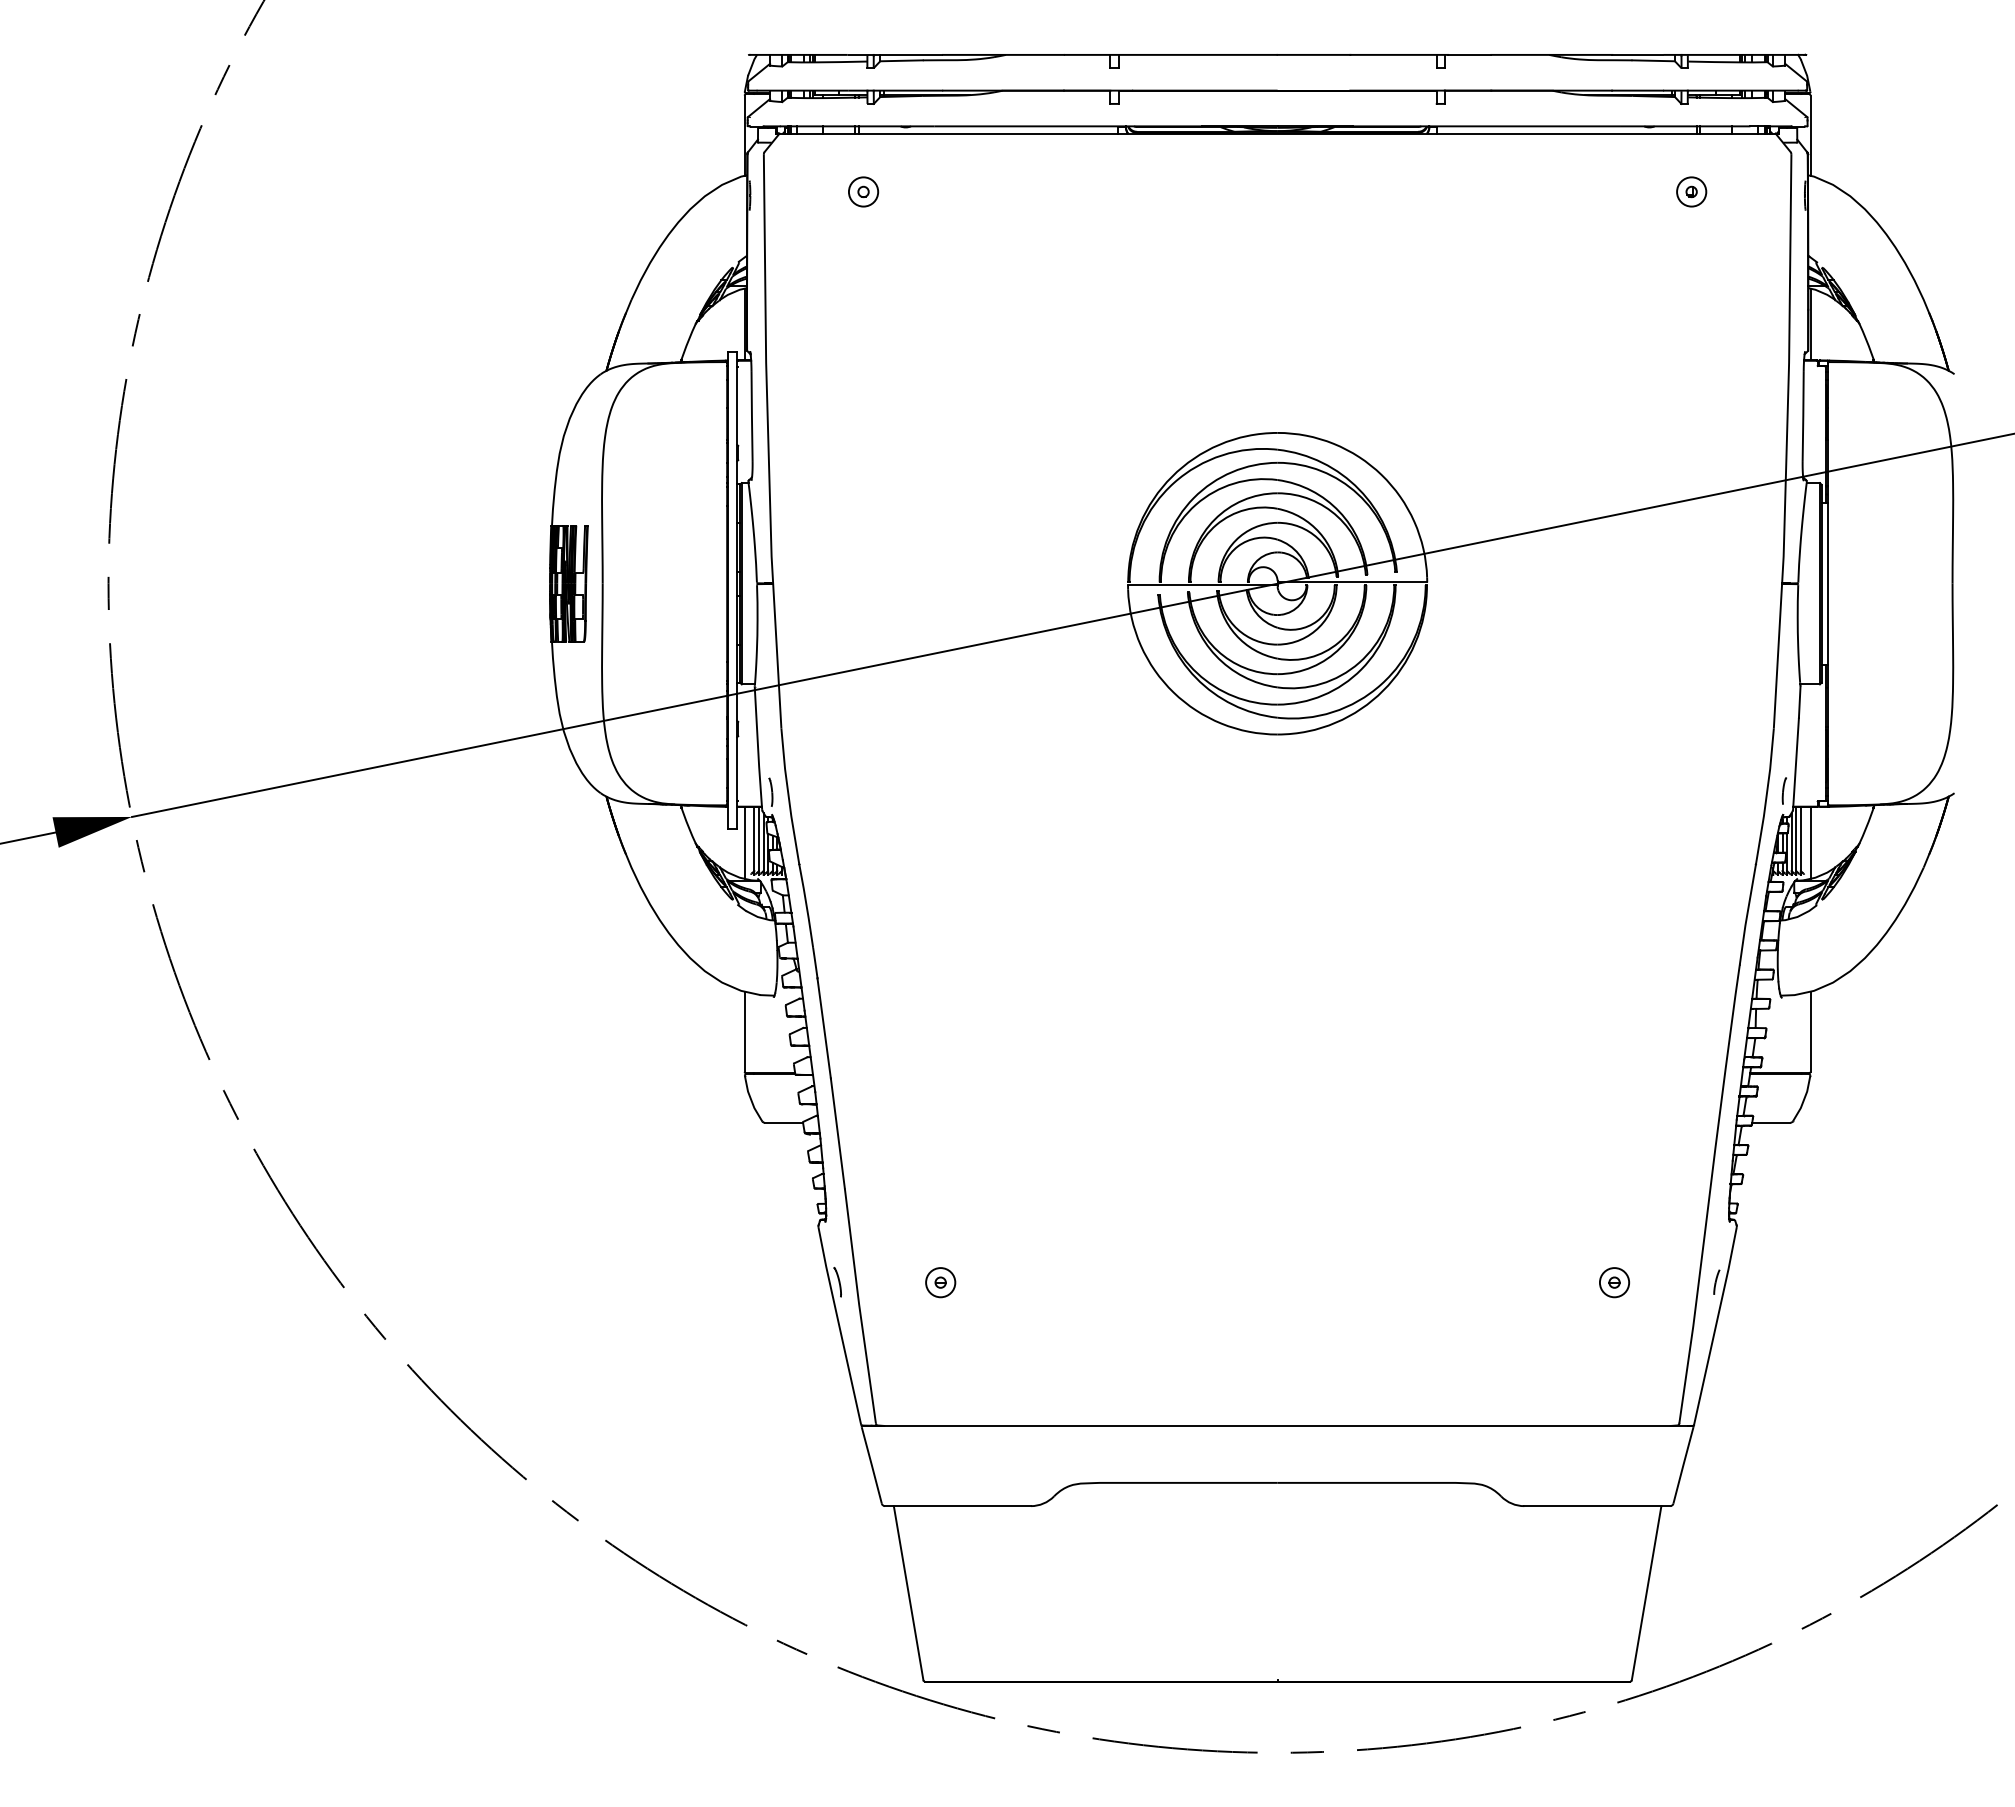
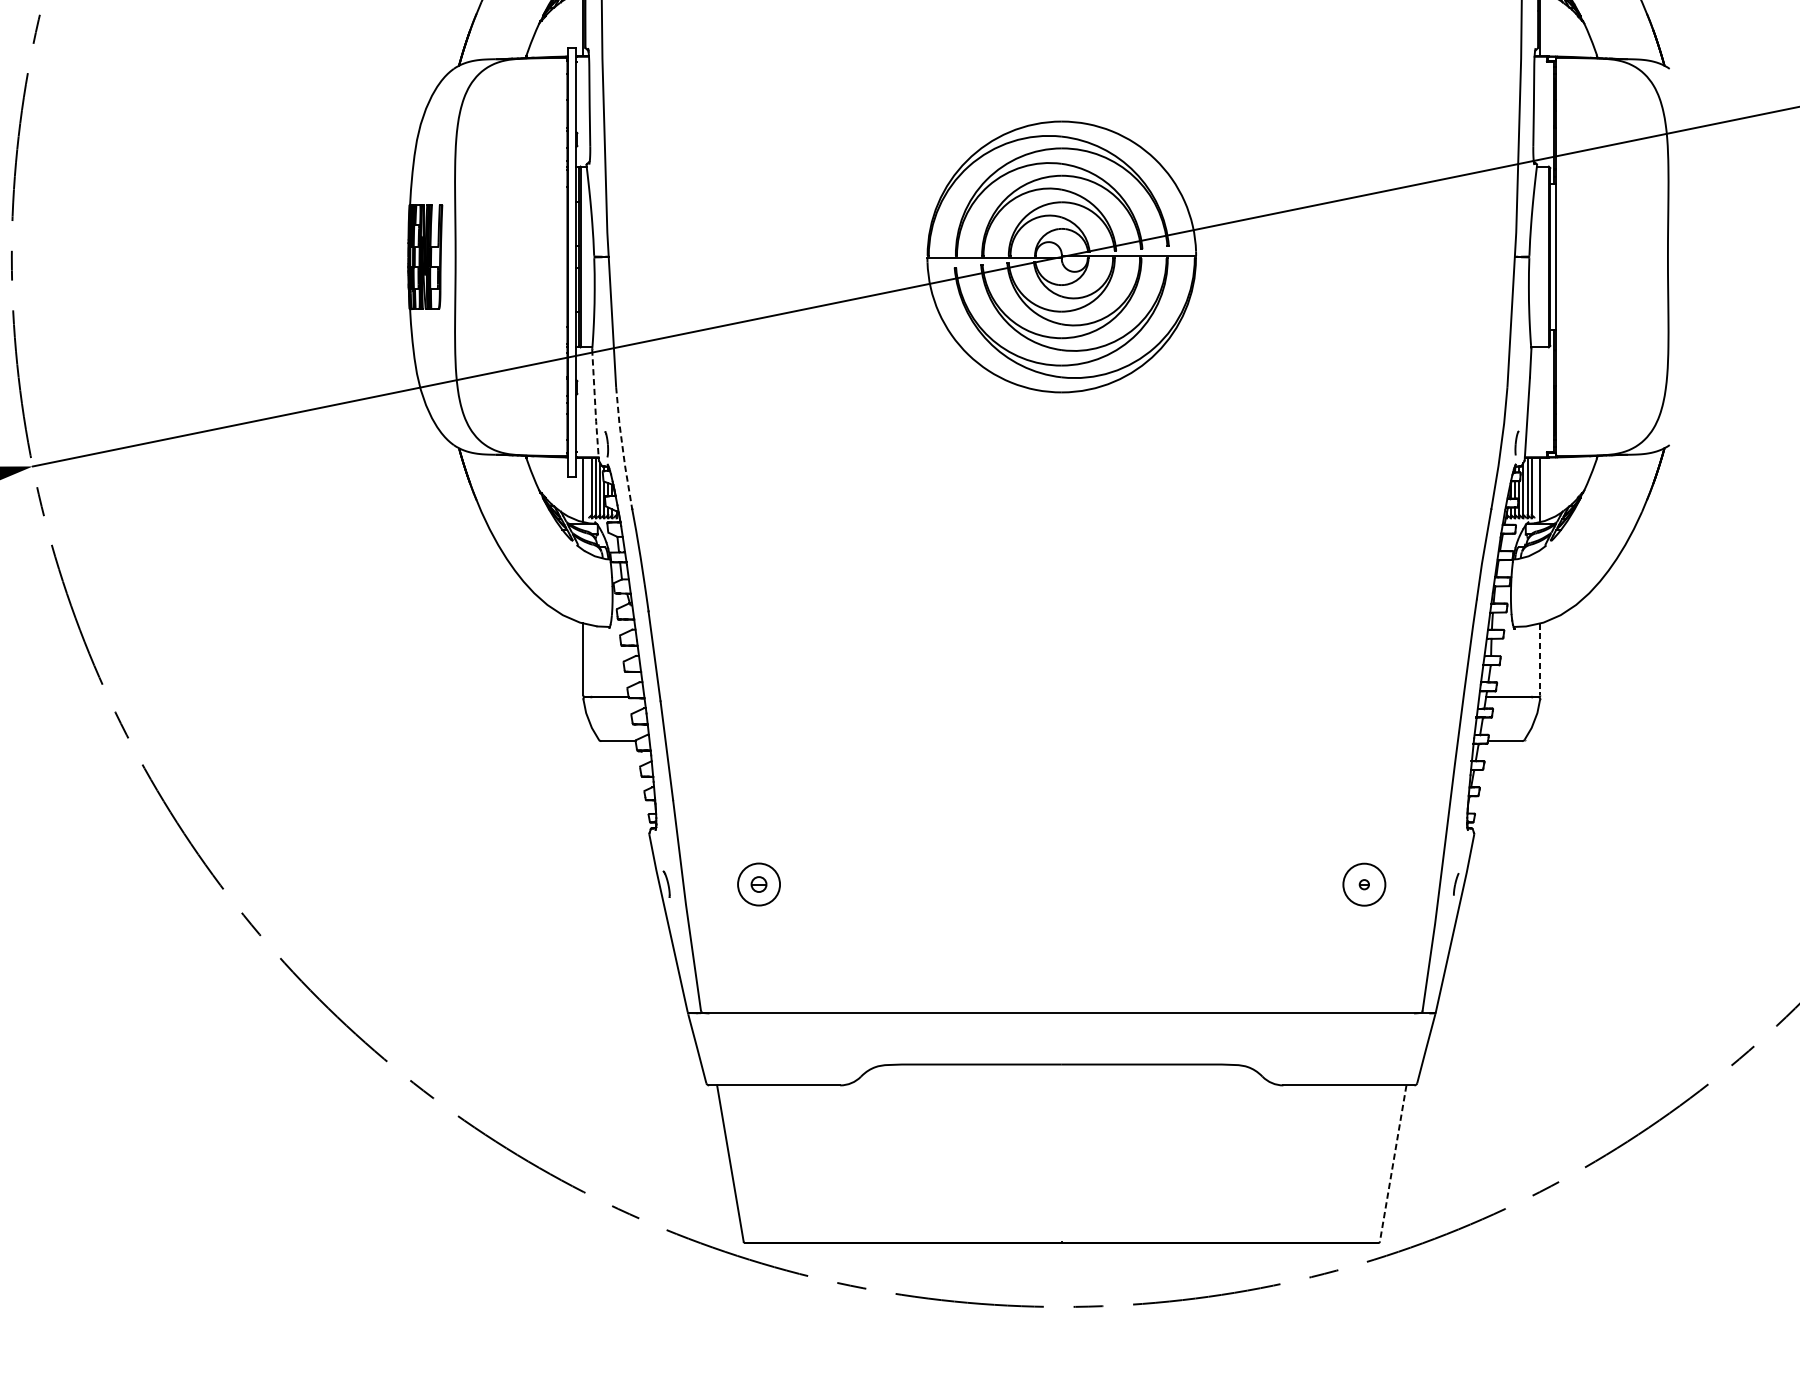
line: (758, 749) -> (595, 405), solid -> dashed
line: (788, 796) -> (622, 448), solid -> dashed
line: (1810, 1032) -> (1540, 660), solid -> dashed
part: (940, 1282) -> (759, 884), size x1.6
circle: (1614, 1282) -> (1364, 884), size x1.6
line: (1646, 1593) -> (1393, 1163), solid -> dashed

